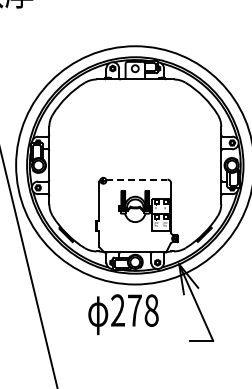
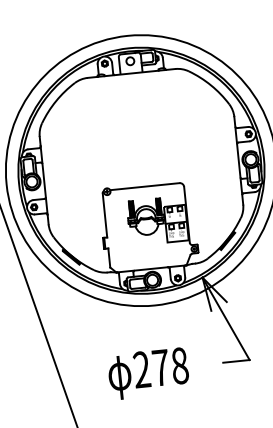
line: (136, 179) -> (144, 186), dashed -> solid
text: (123, 314) -> (148, 373), moved

